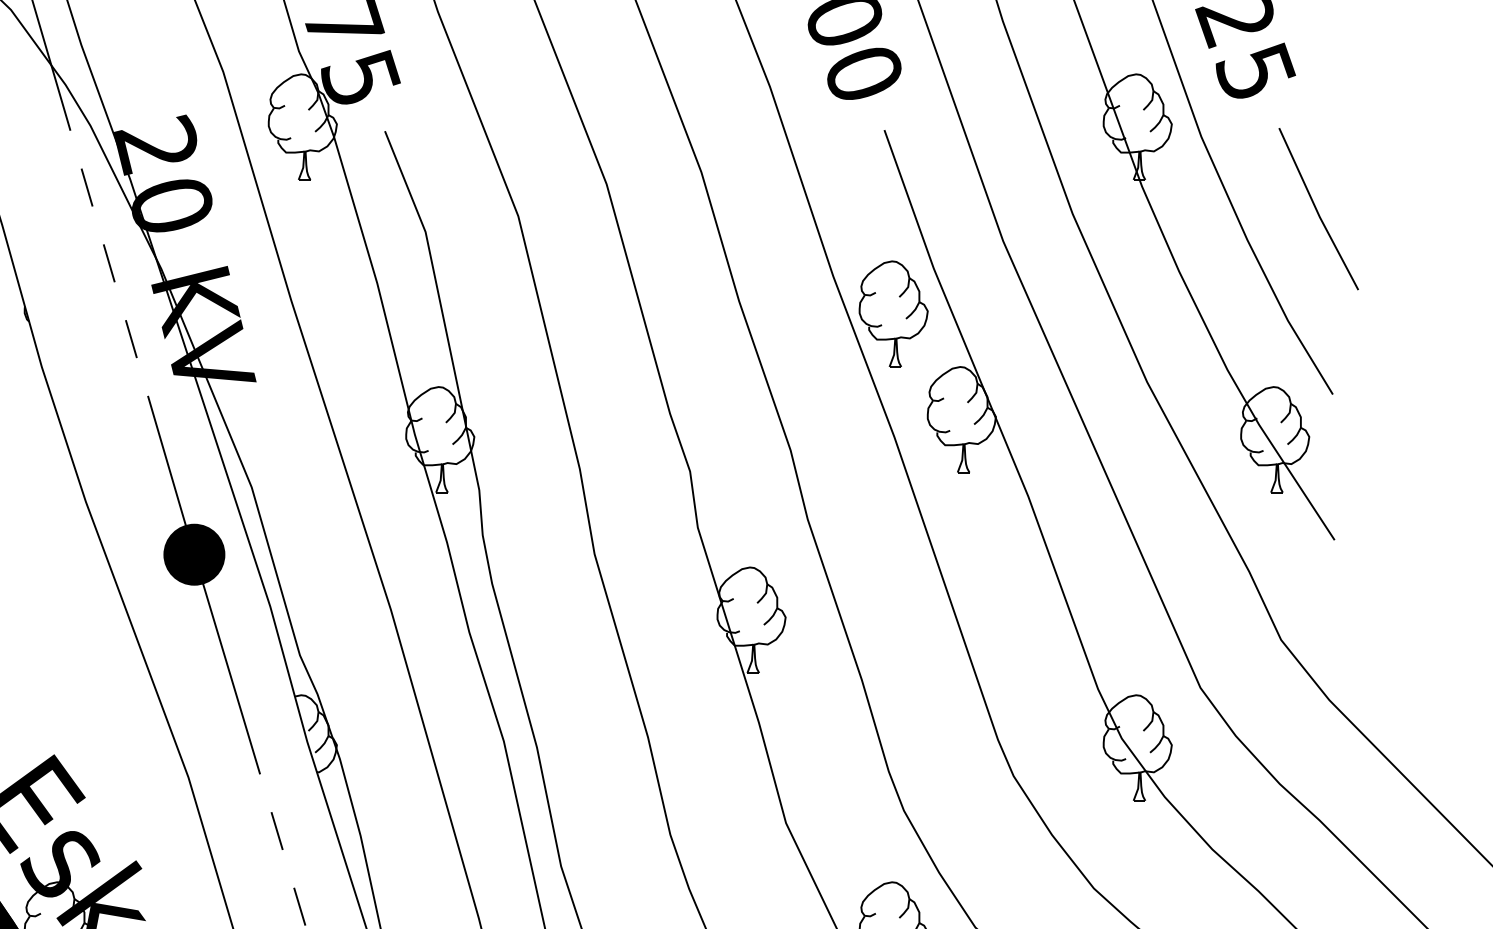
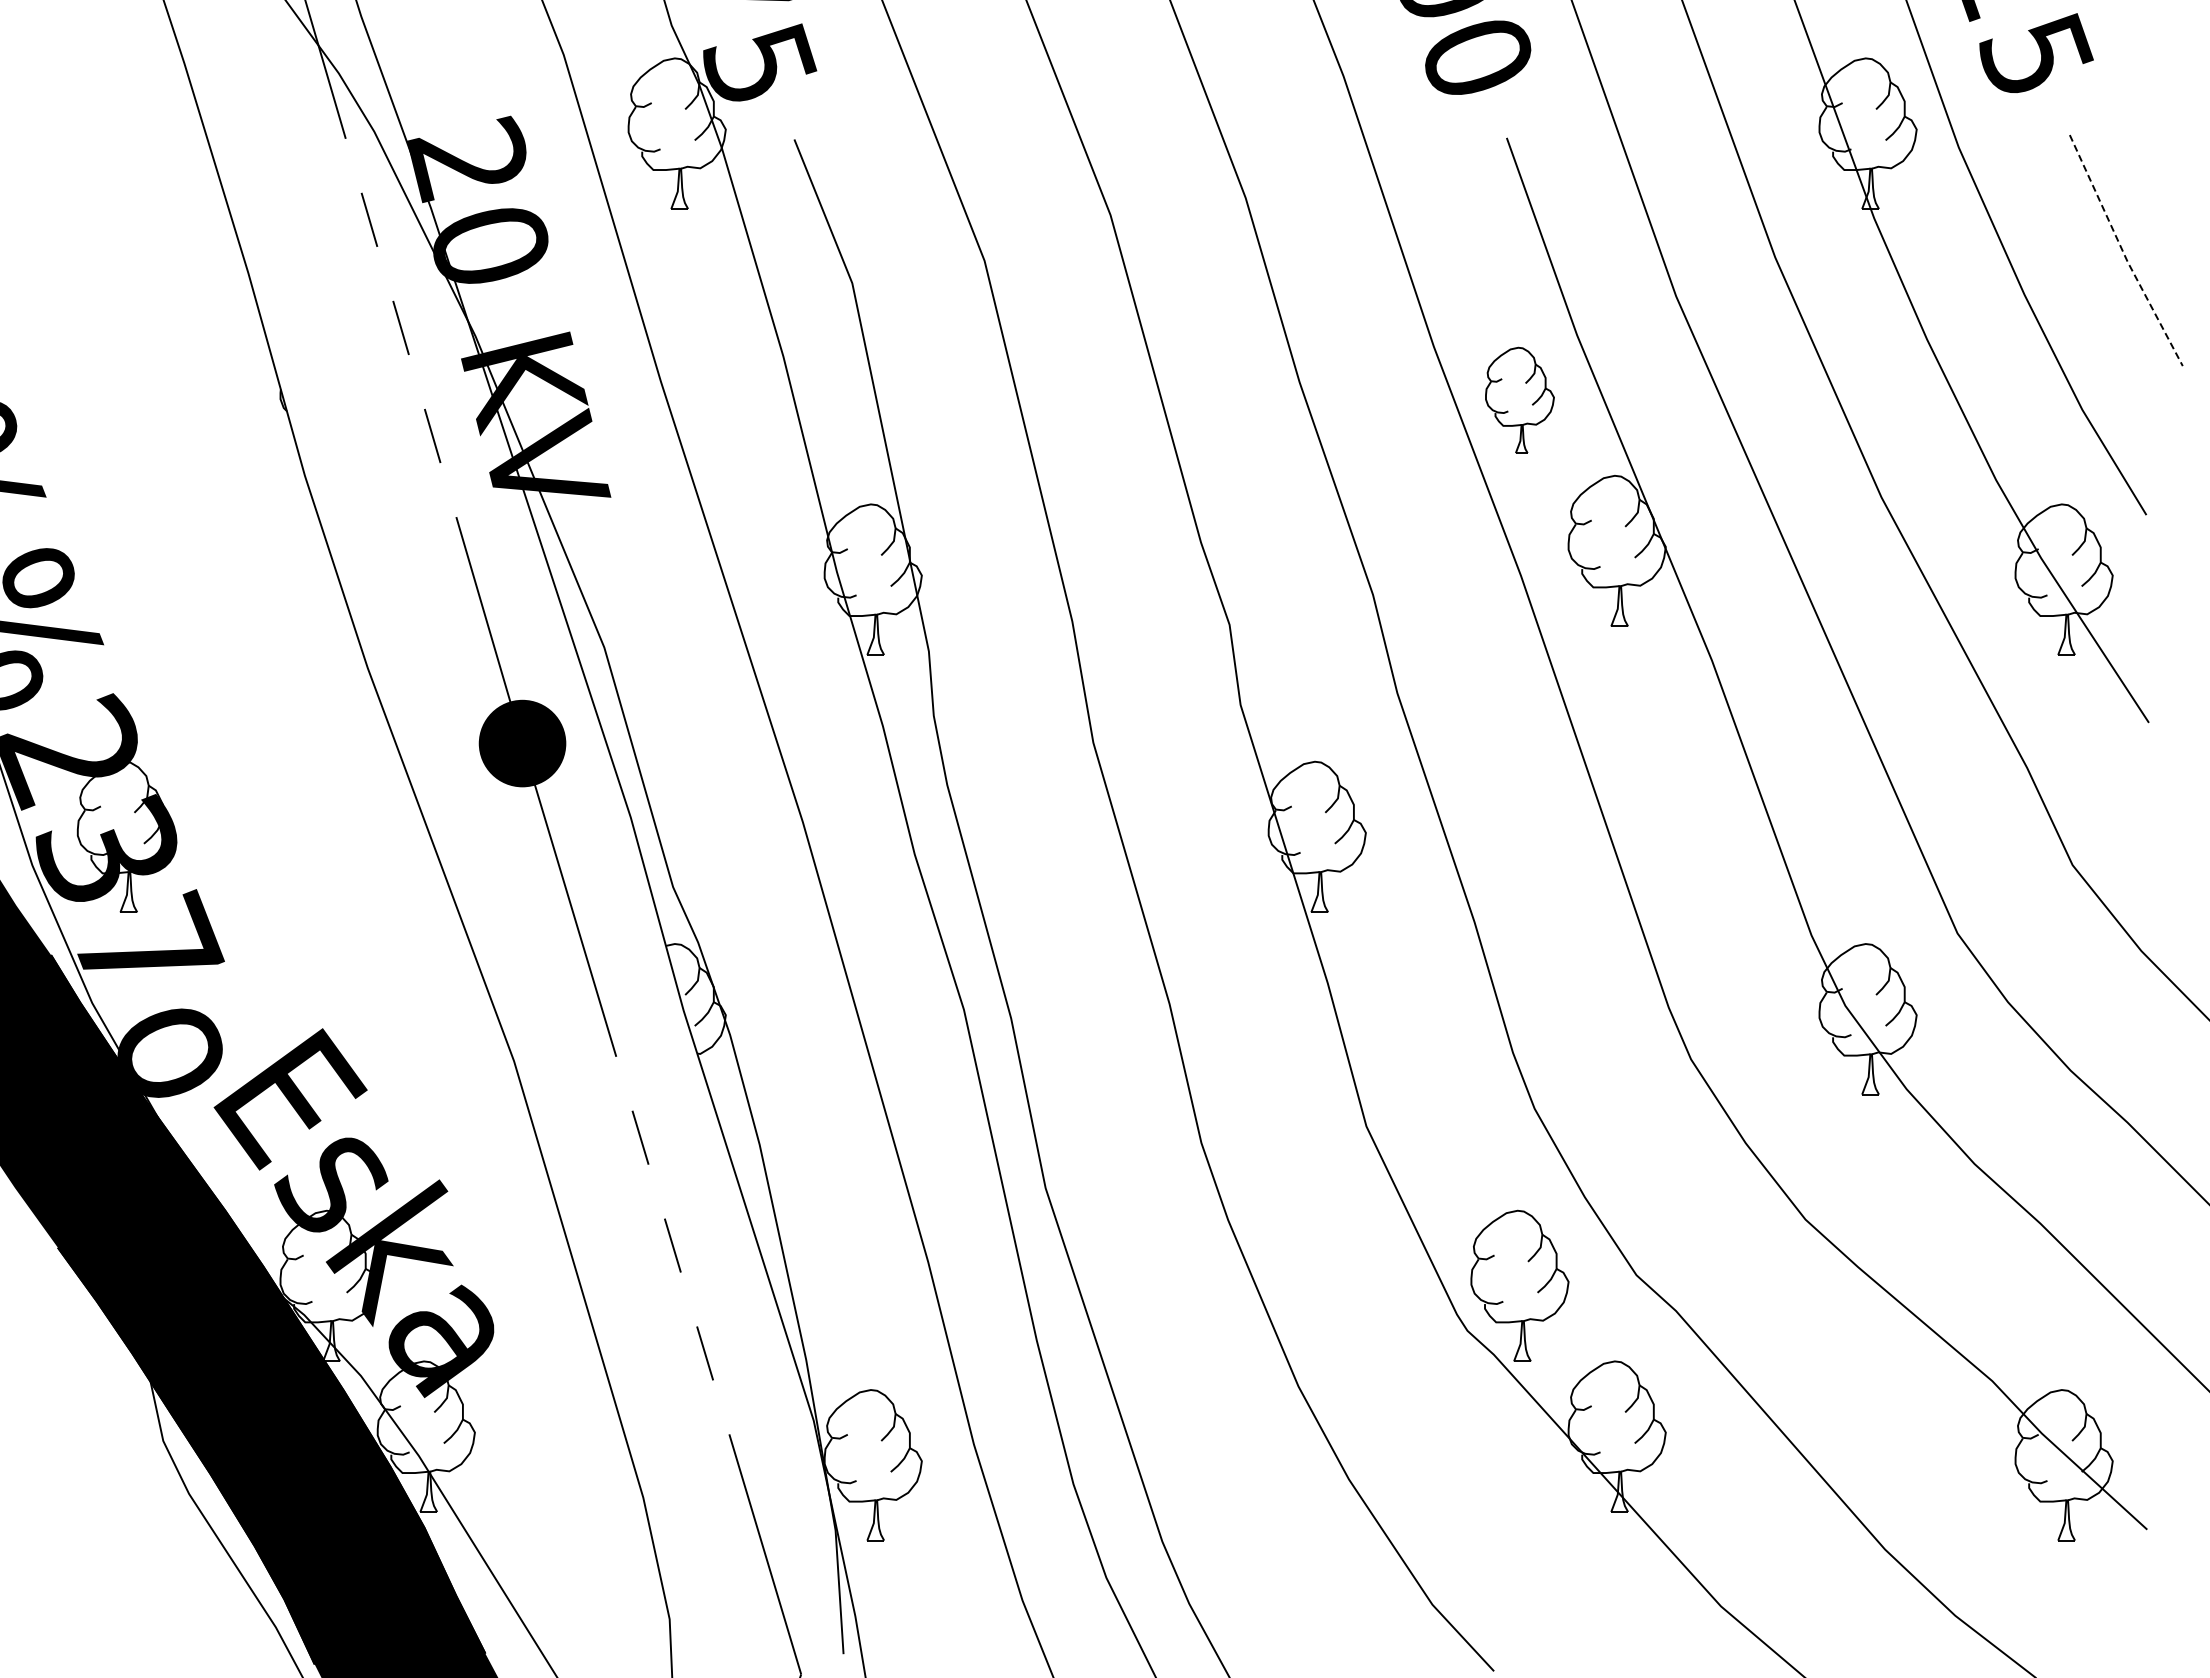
line: (1316, 211) -> (2123, 253), solid -> dashed
part: (893, 314) -> (1519, 400), size x0.7

